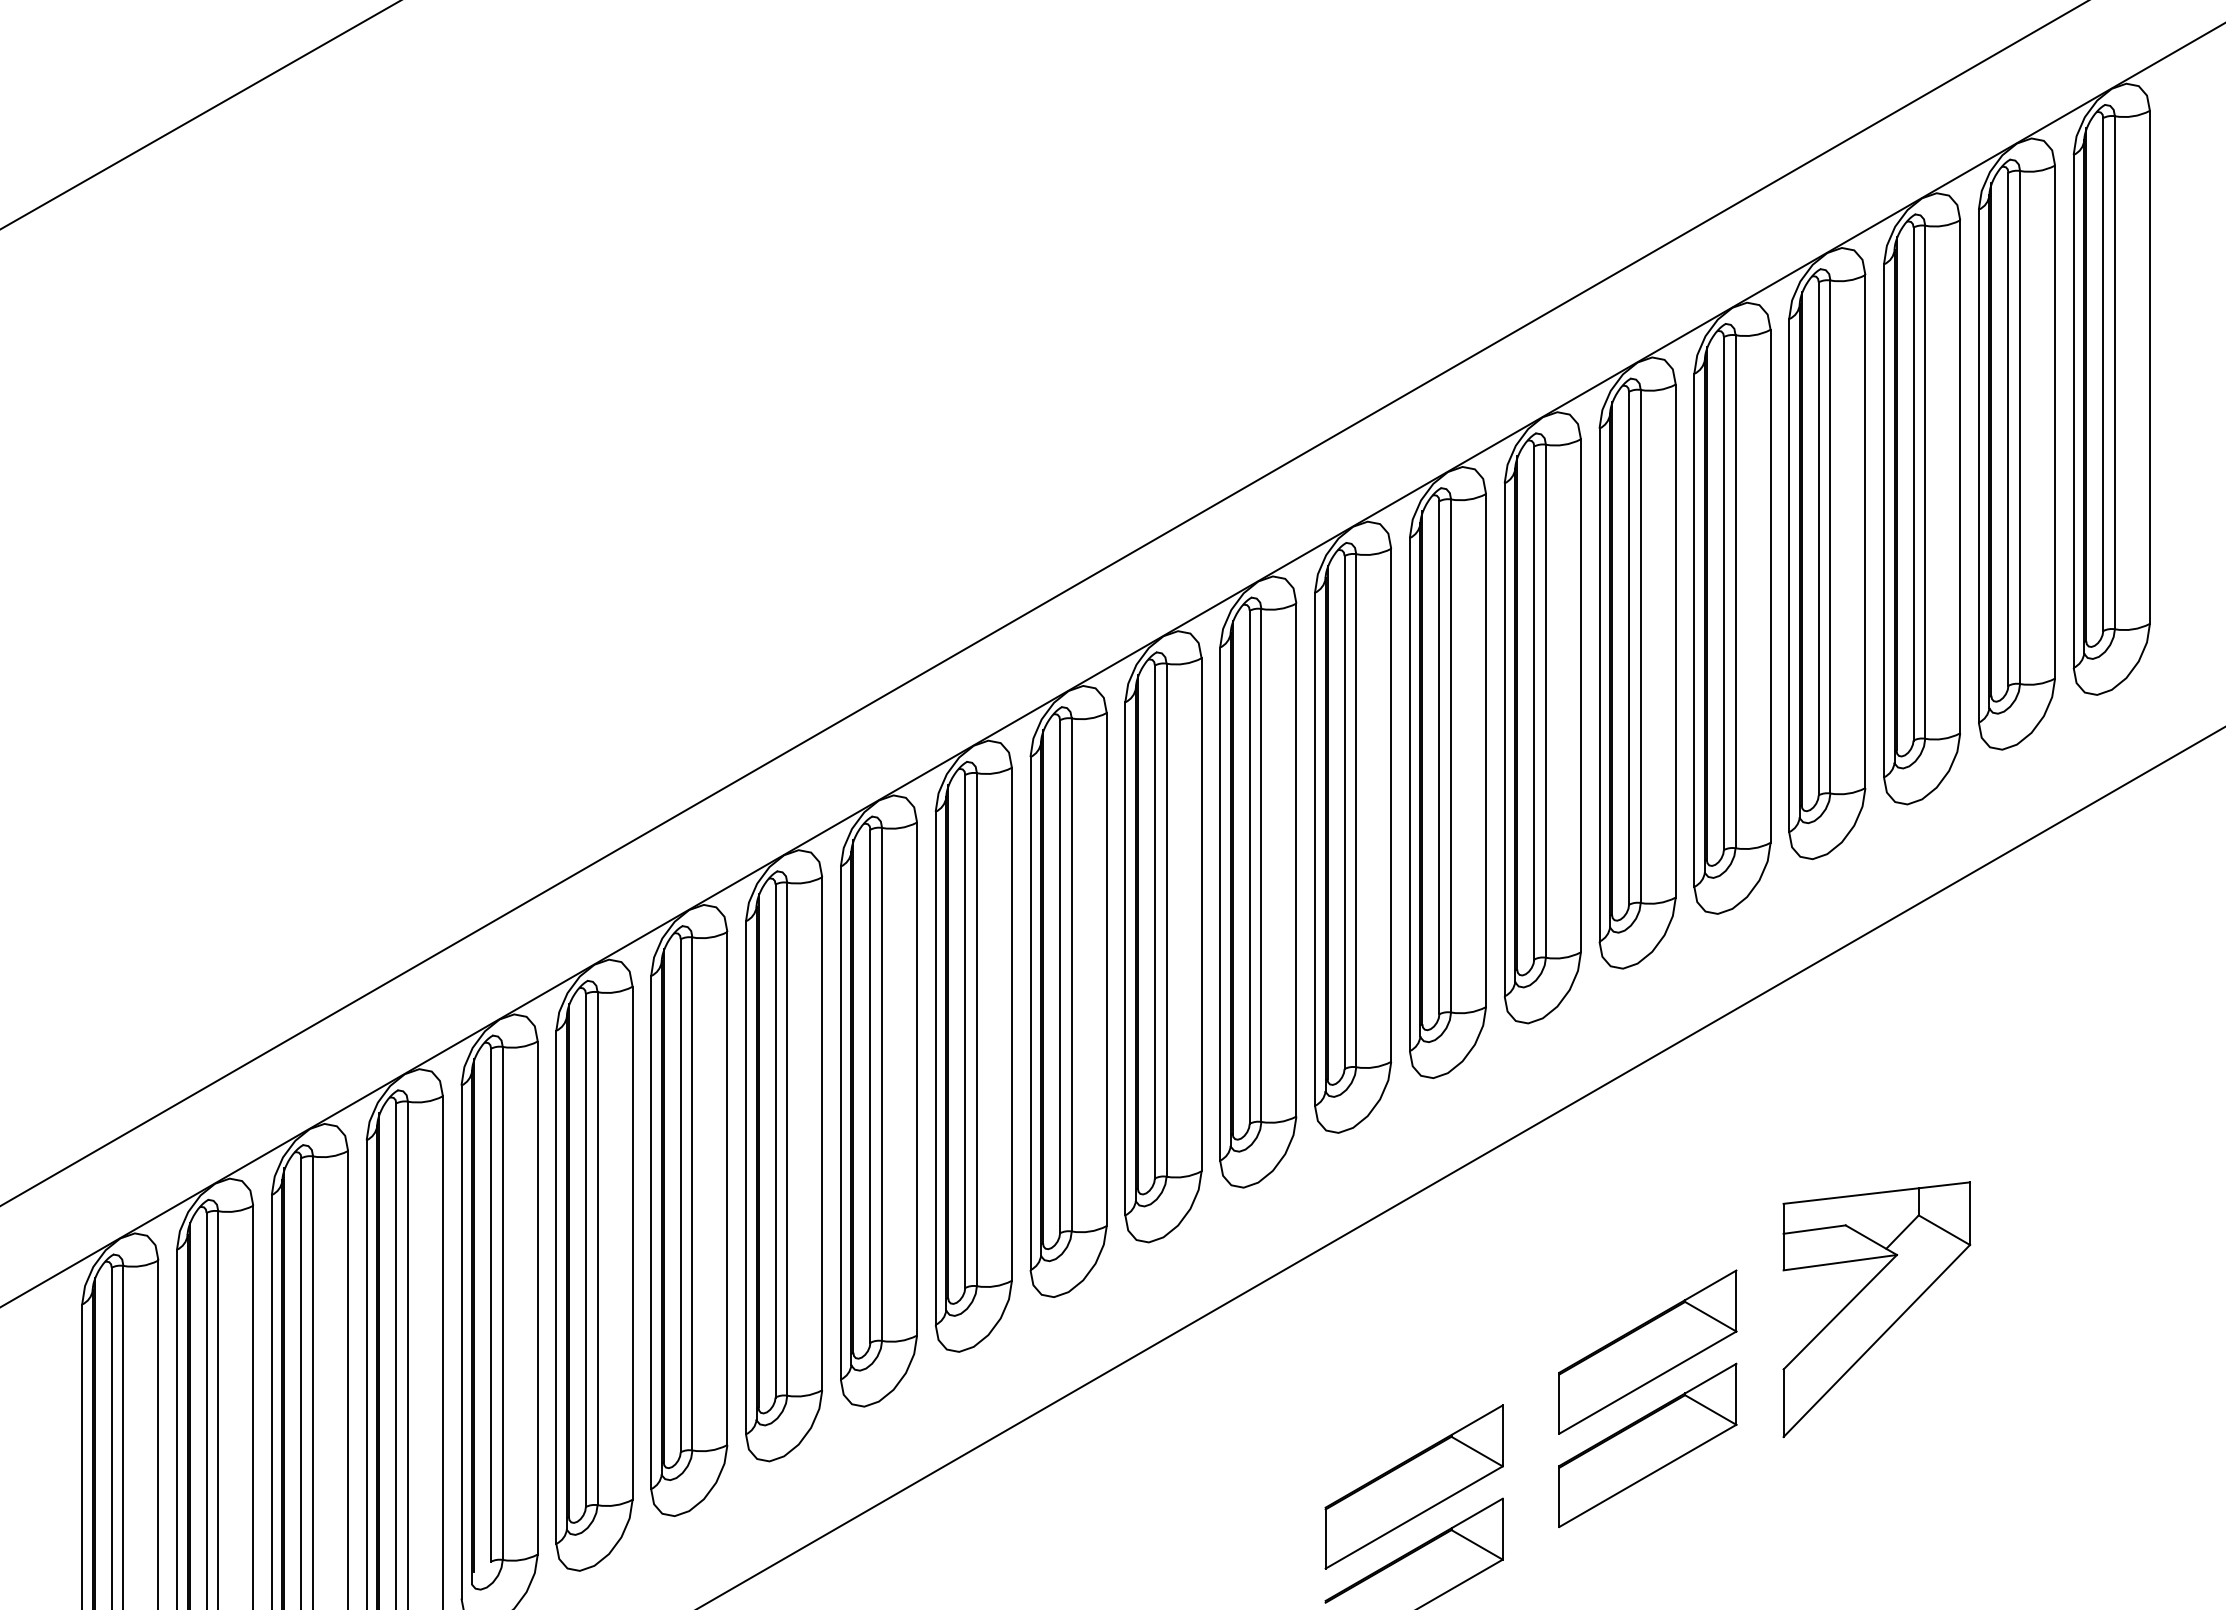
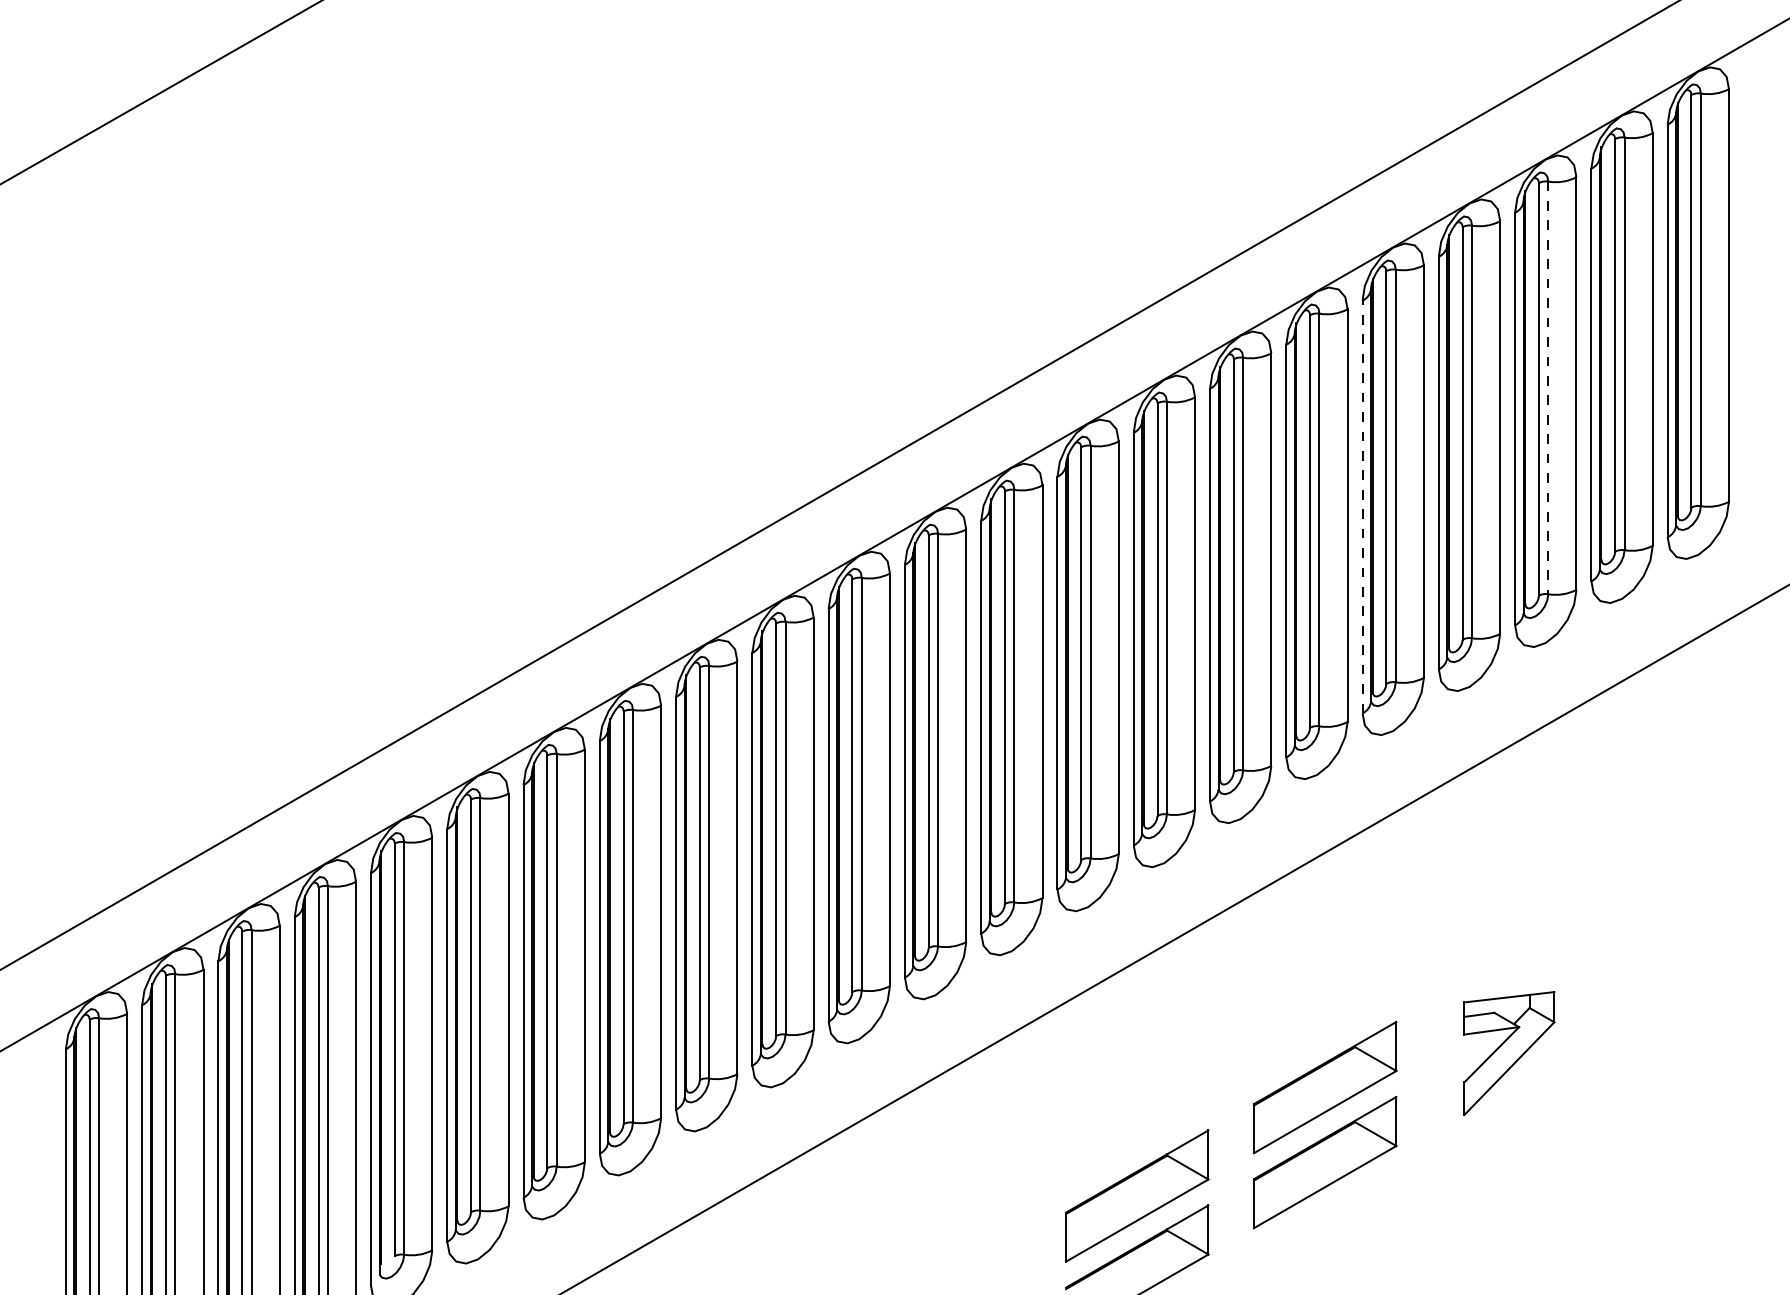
line: (1925, 482) -> (1548, 388), solid -> dashed
line: (1694, 630) -> (1362, 507), solid -> dashed
part: (1876, 1309) -> (1509, 1053), size x0.6

